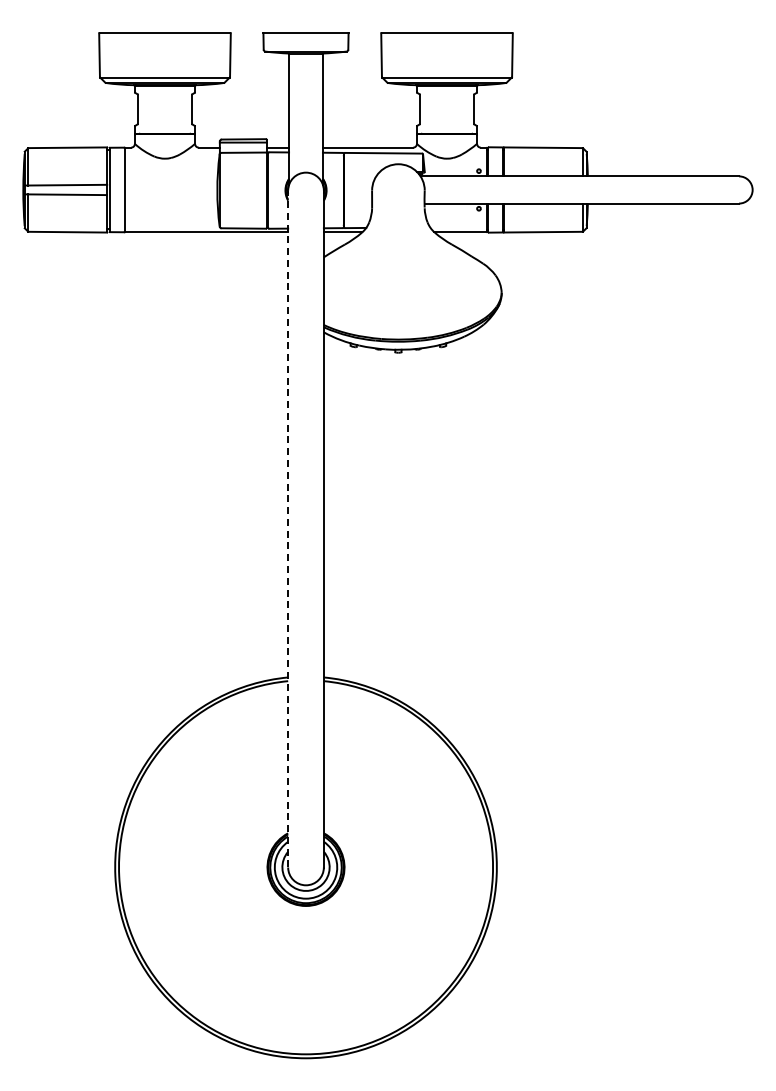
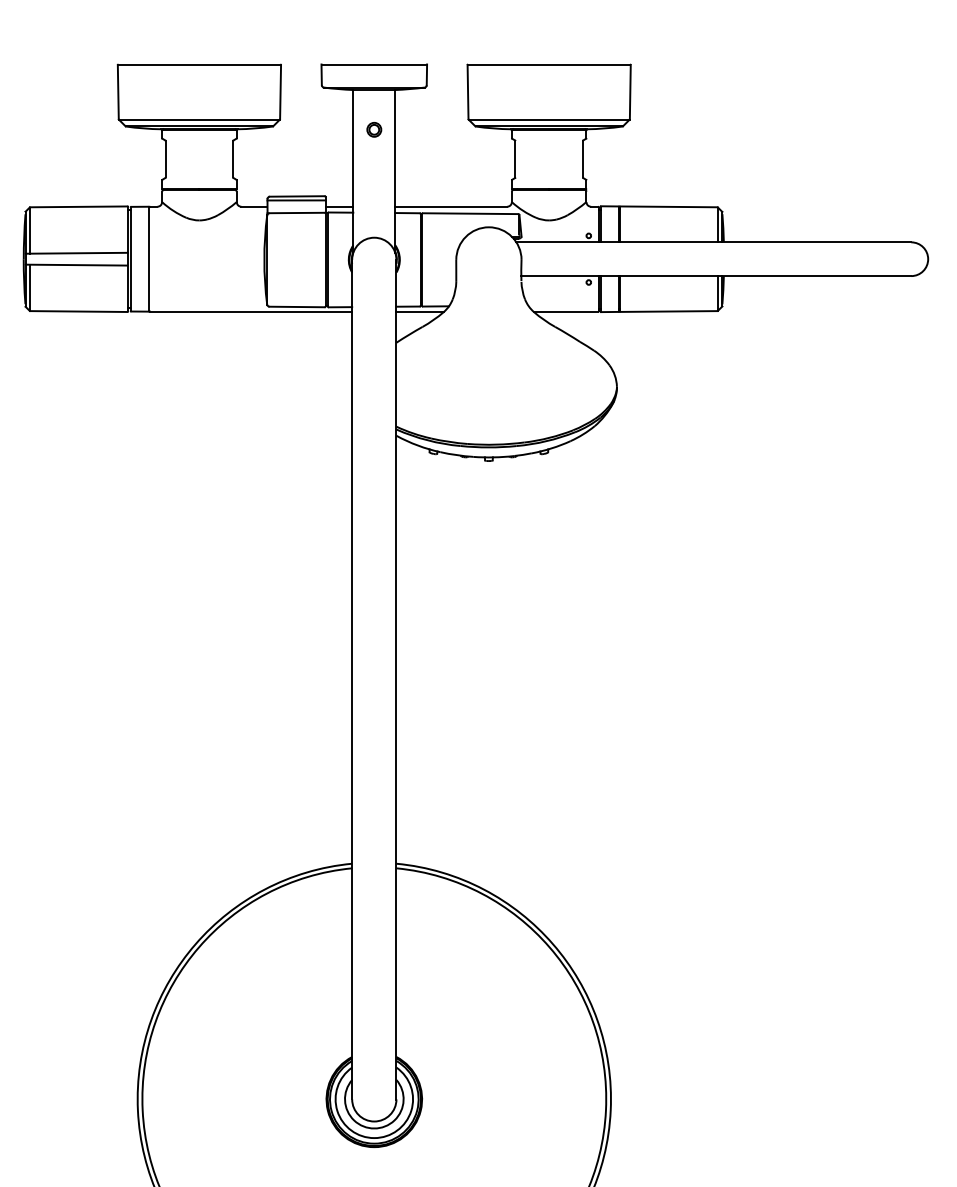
part: (305, 85) -> (373, 129), added
line: (288, 528) -> (352, 679), dashed -> solid

